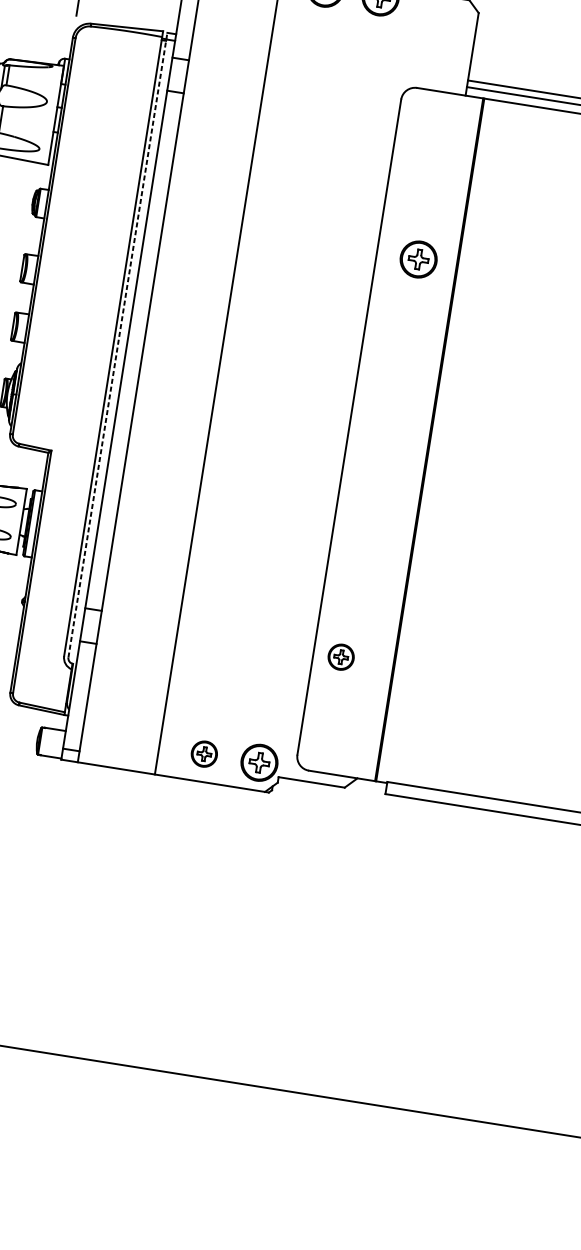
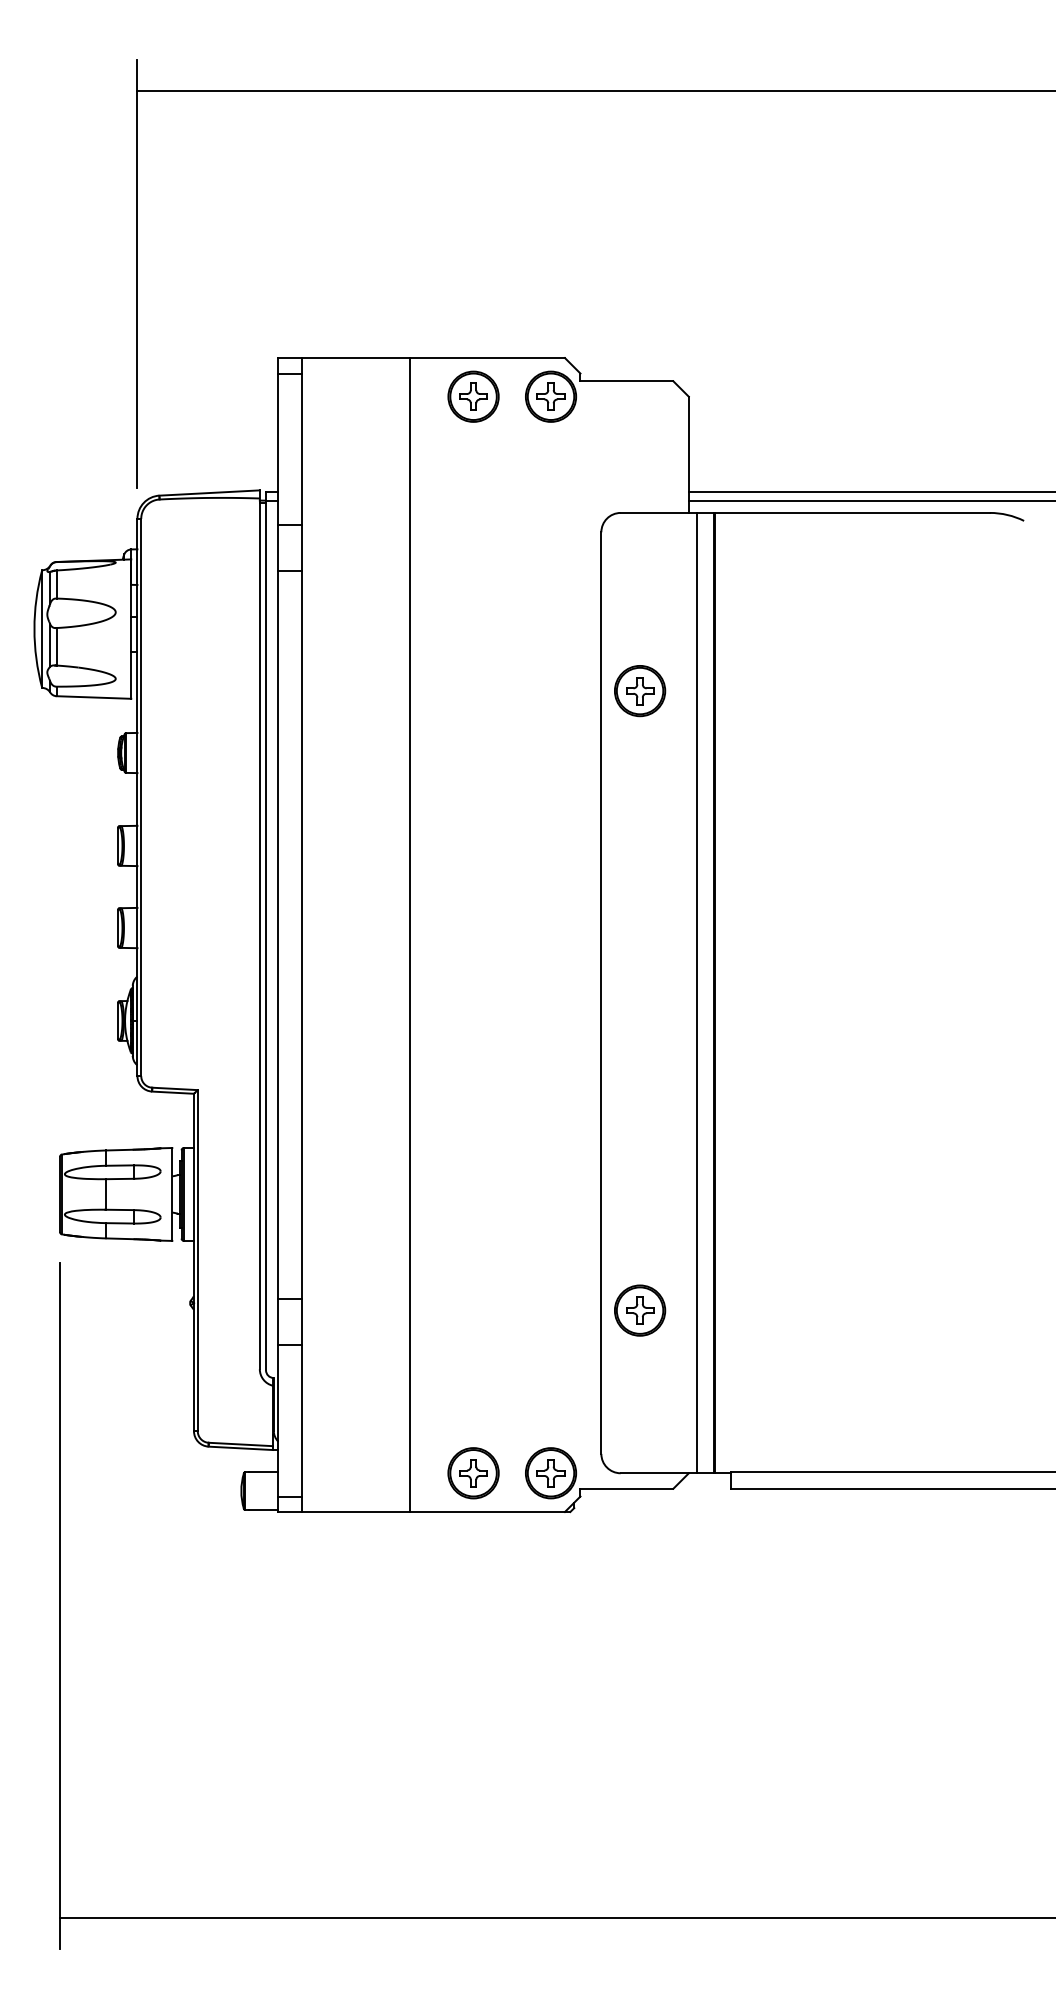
part: (418, 259) -> (640, 691), moved
line: (118, 344) -> (266, 930), dashed -> solid
line: (417, 437) -> (696, 992), added
part: (341, 657) -> (640, 1310), size x1.43
part: (204, 754) -> (473, 1473), size x1.43

